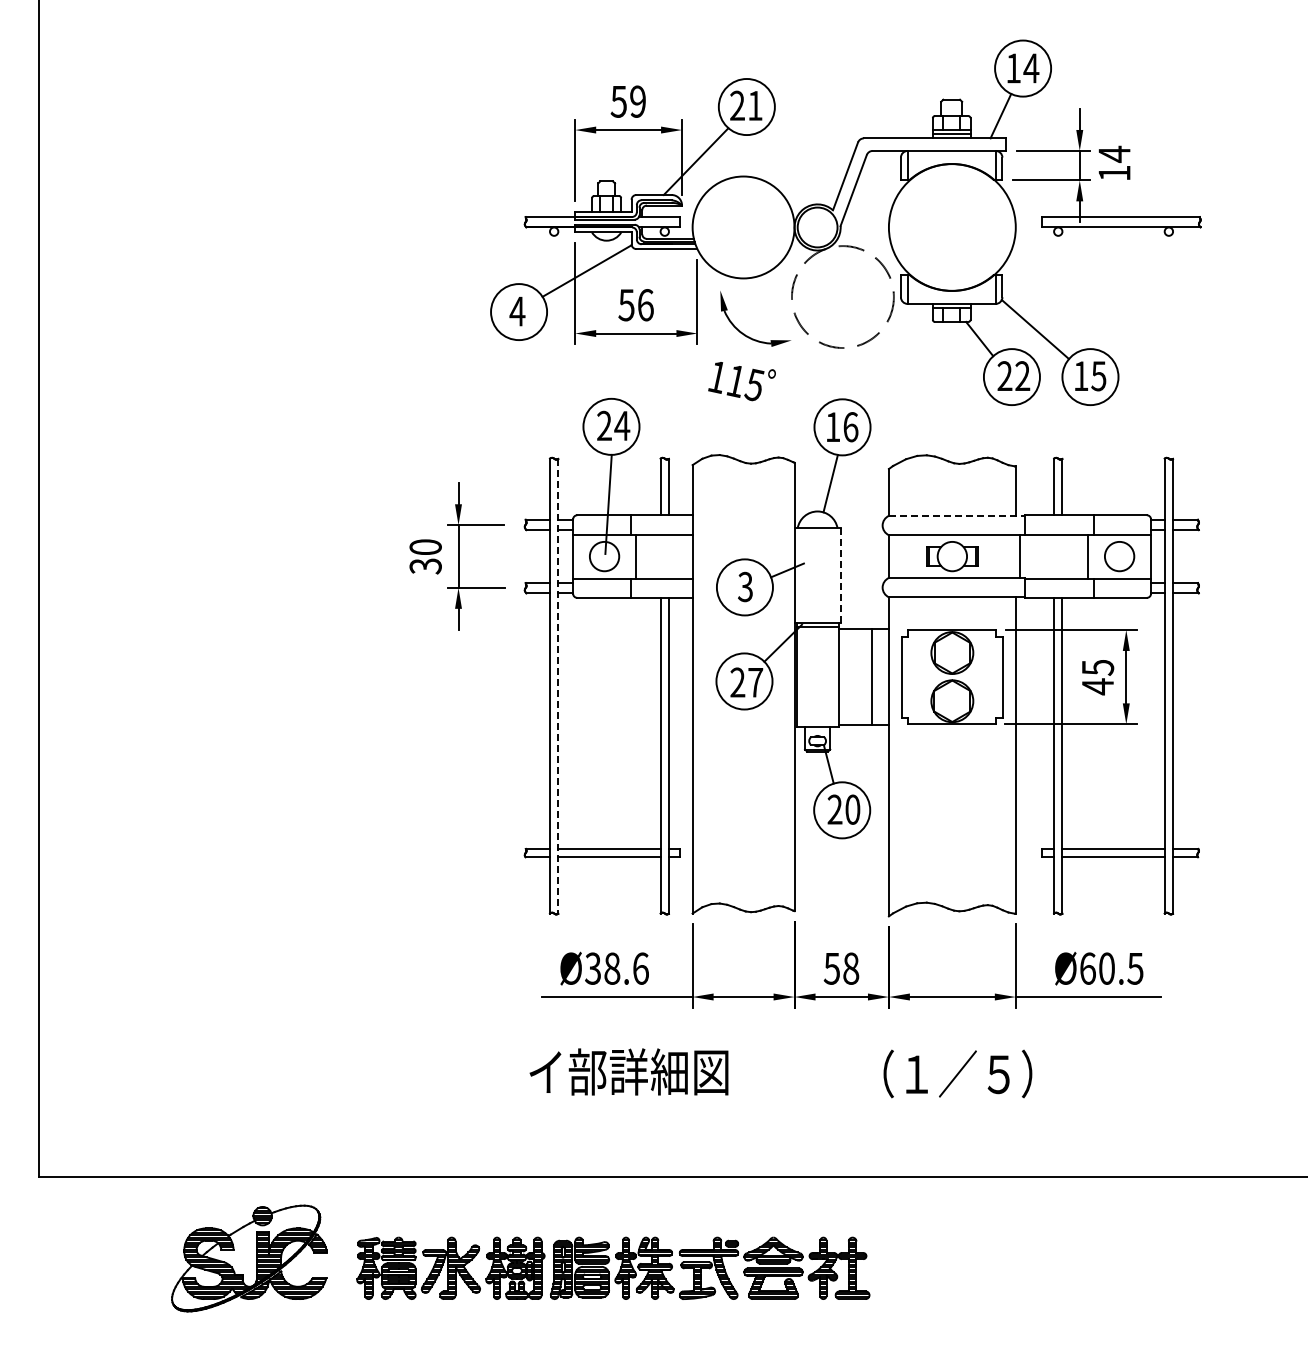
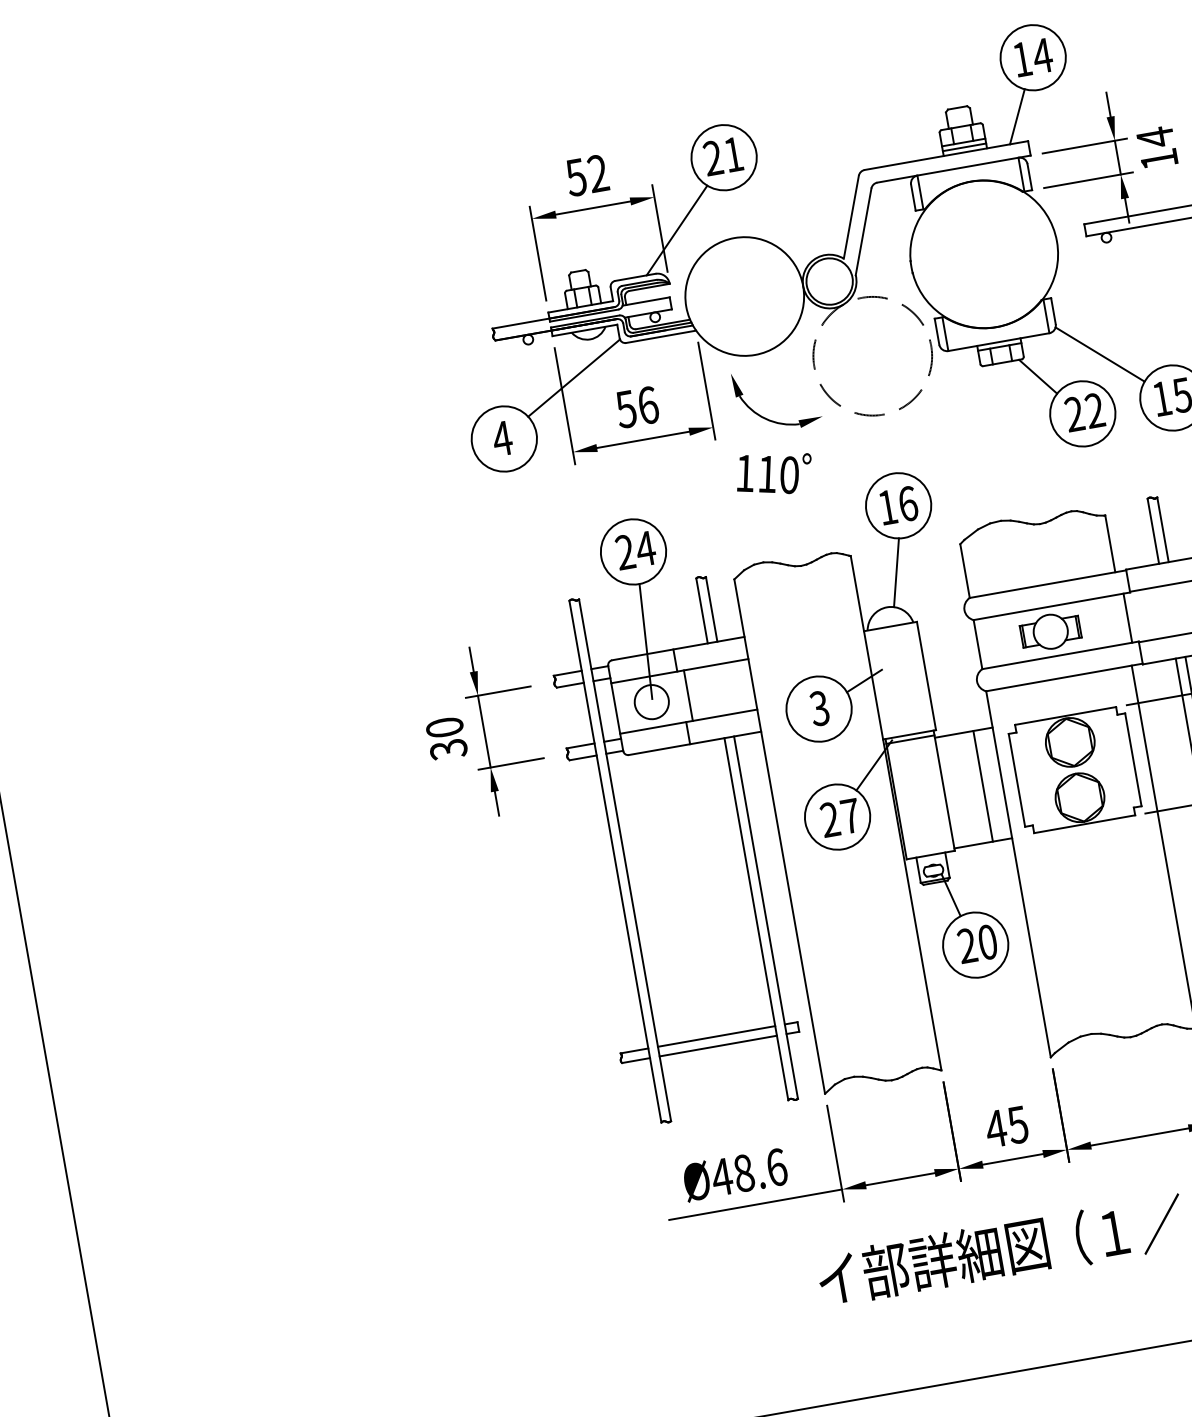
text: (637, 101) -> (597, 173), 59 -> 52
text: (754, 384) -> (789, 474), 115 -> 110
line: (957, 515) -> (1048, 583), dashed -> solid
line: (840, 575) -> (926, 676), dashed -> solid
line: (558, 686) -> (625, 860), dashed -> solid
text: (592, 968) -> (721, 1177), Ø38.6 -> Ø48.6
text: (841, 968) -> (1006, 1126), 58 -> 45
text: (628, 1071) -> (932, 1261), moved

